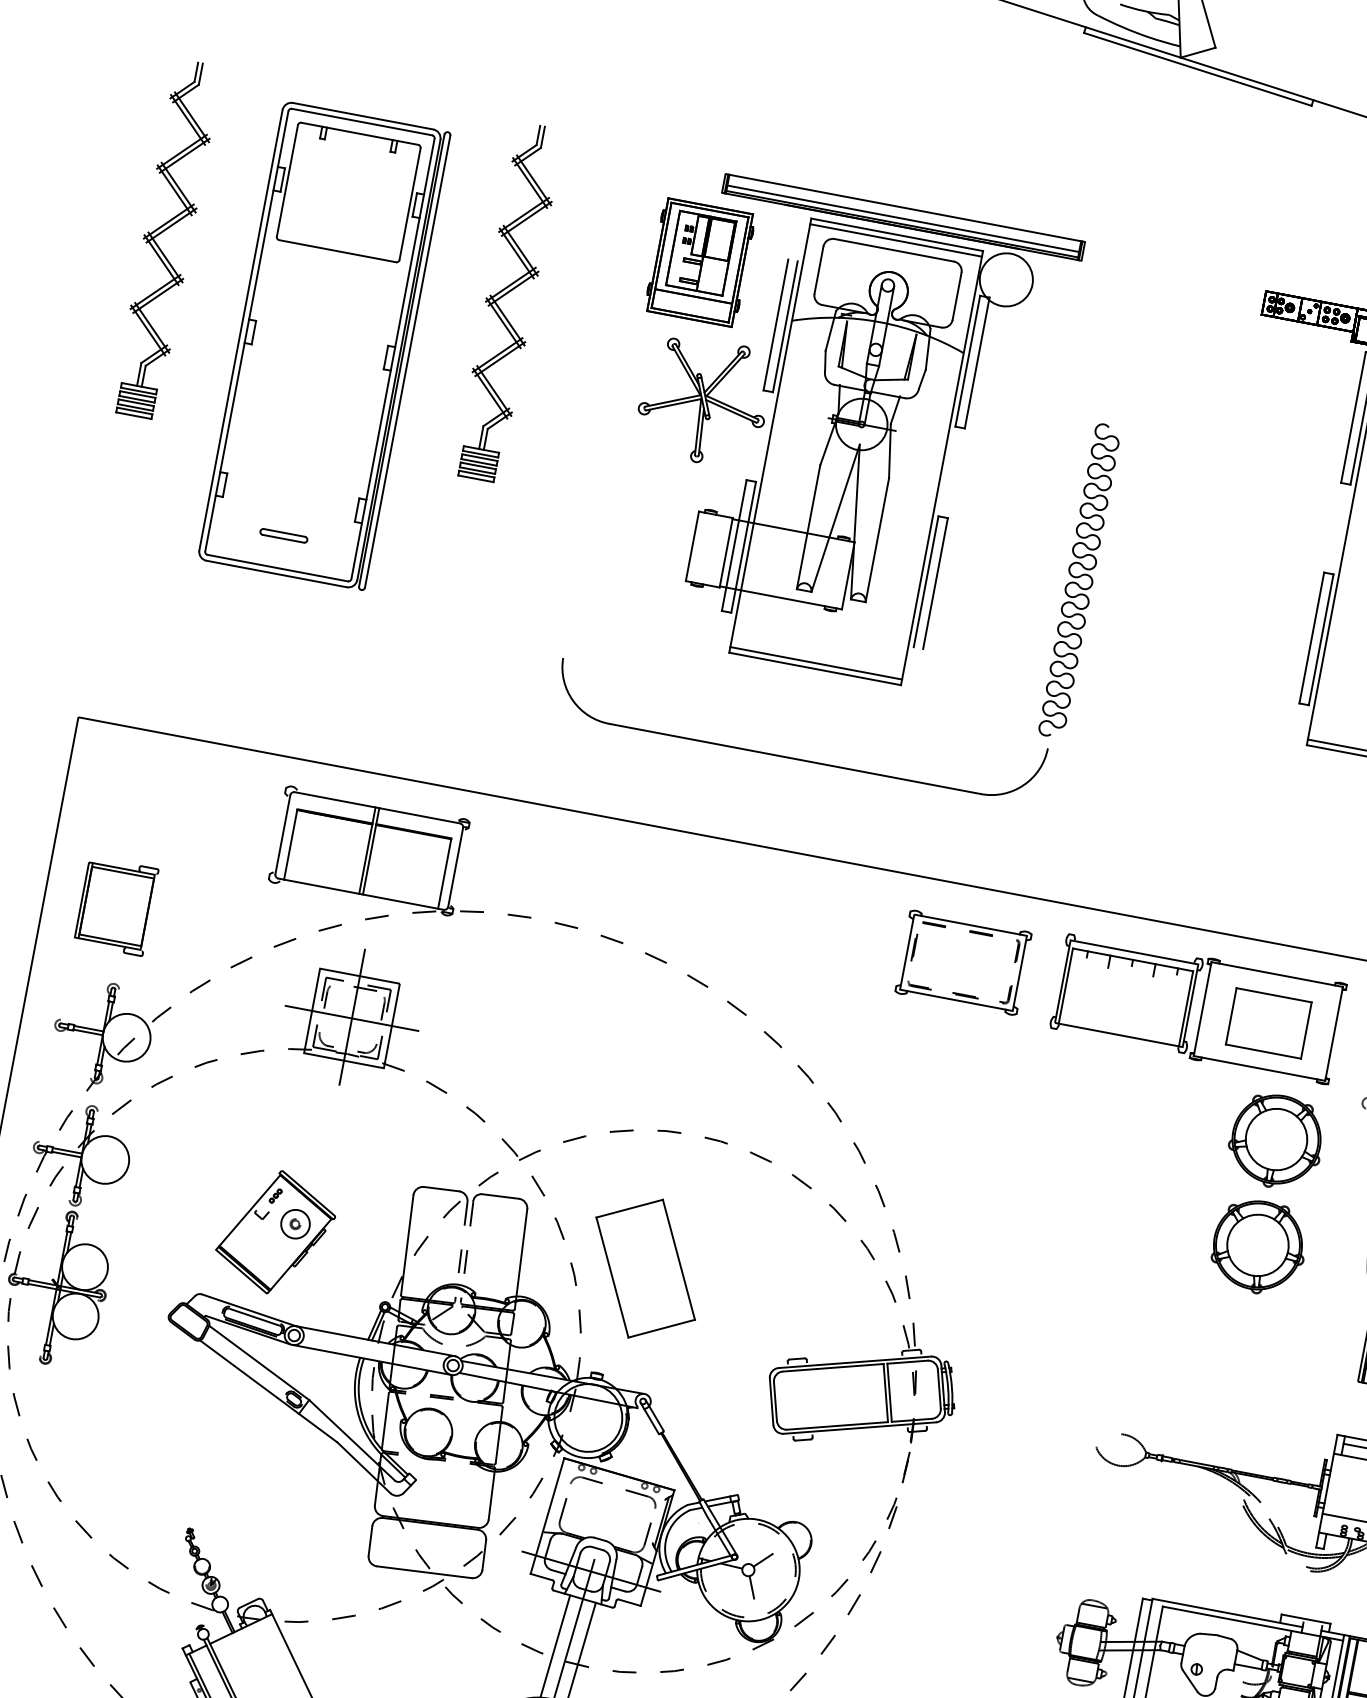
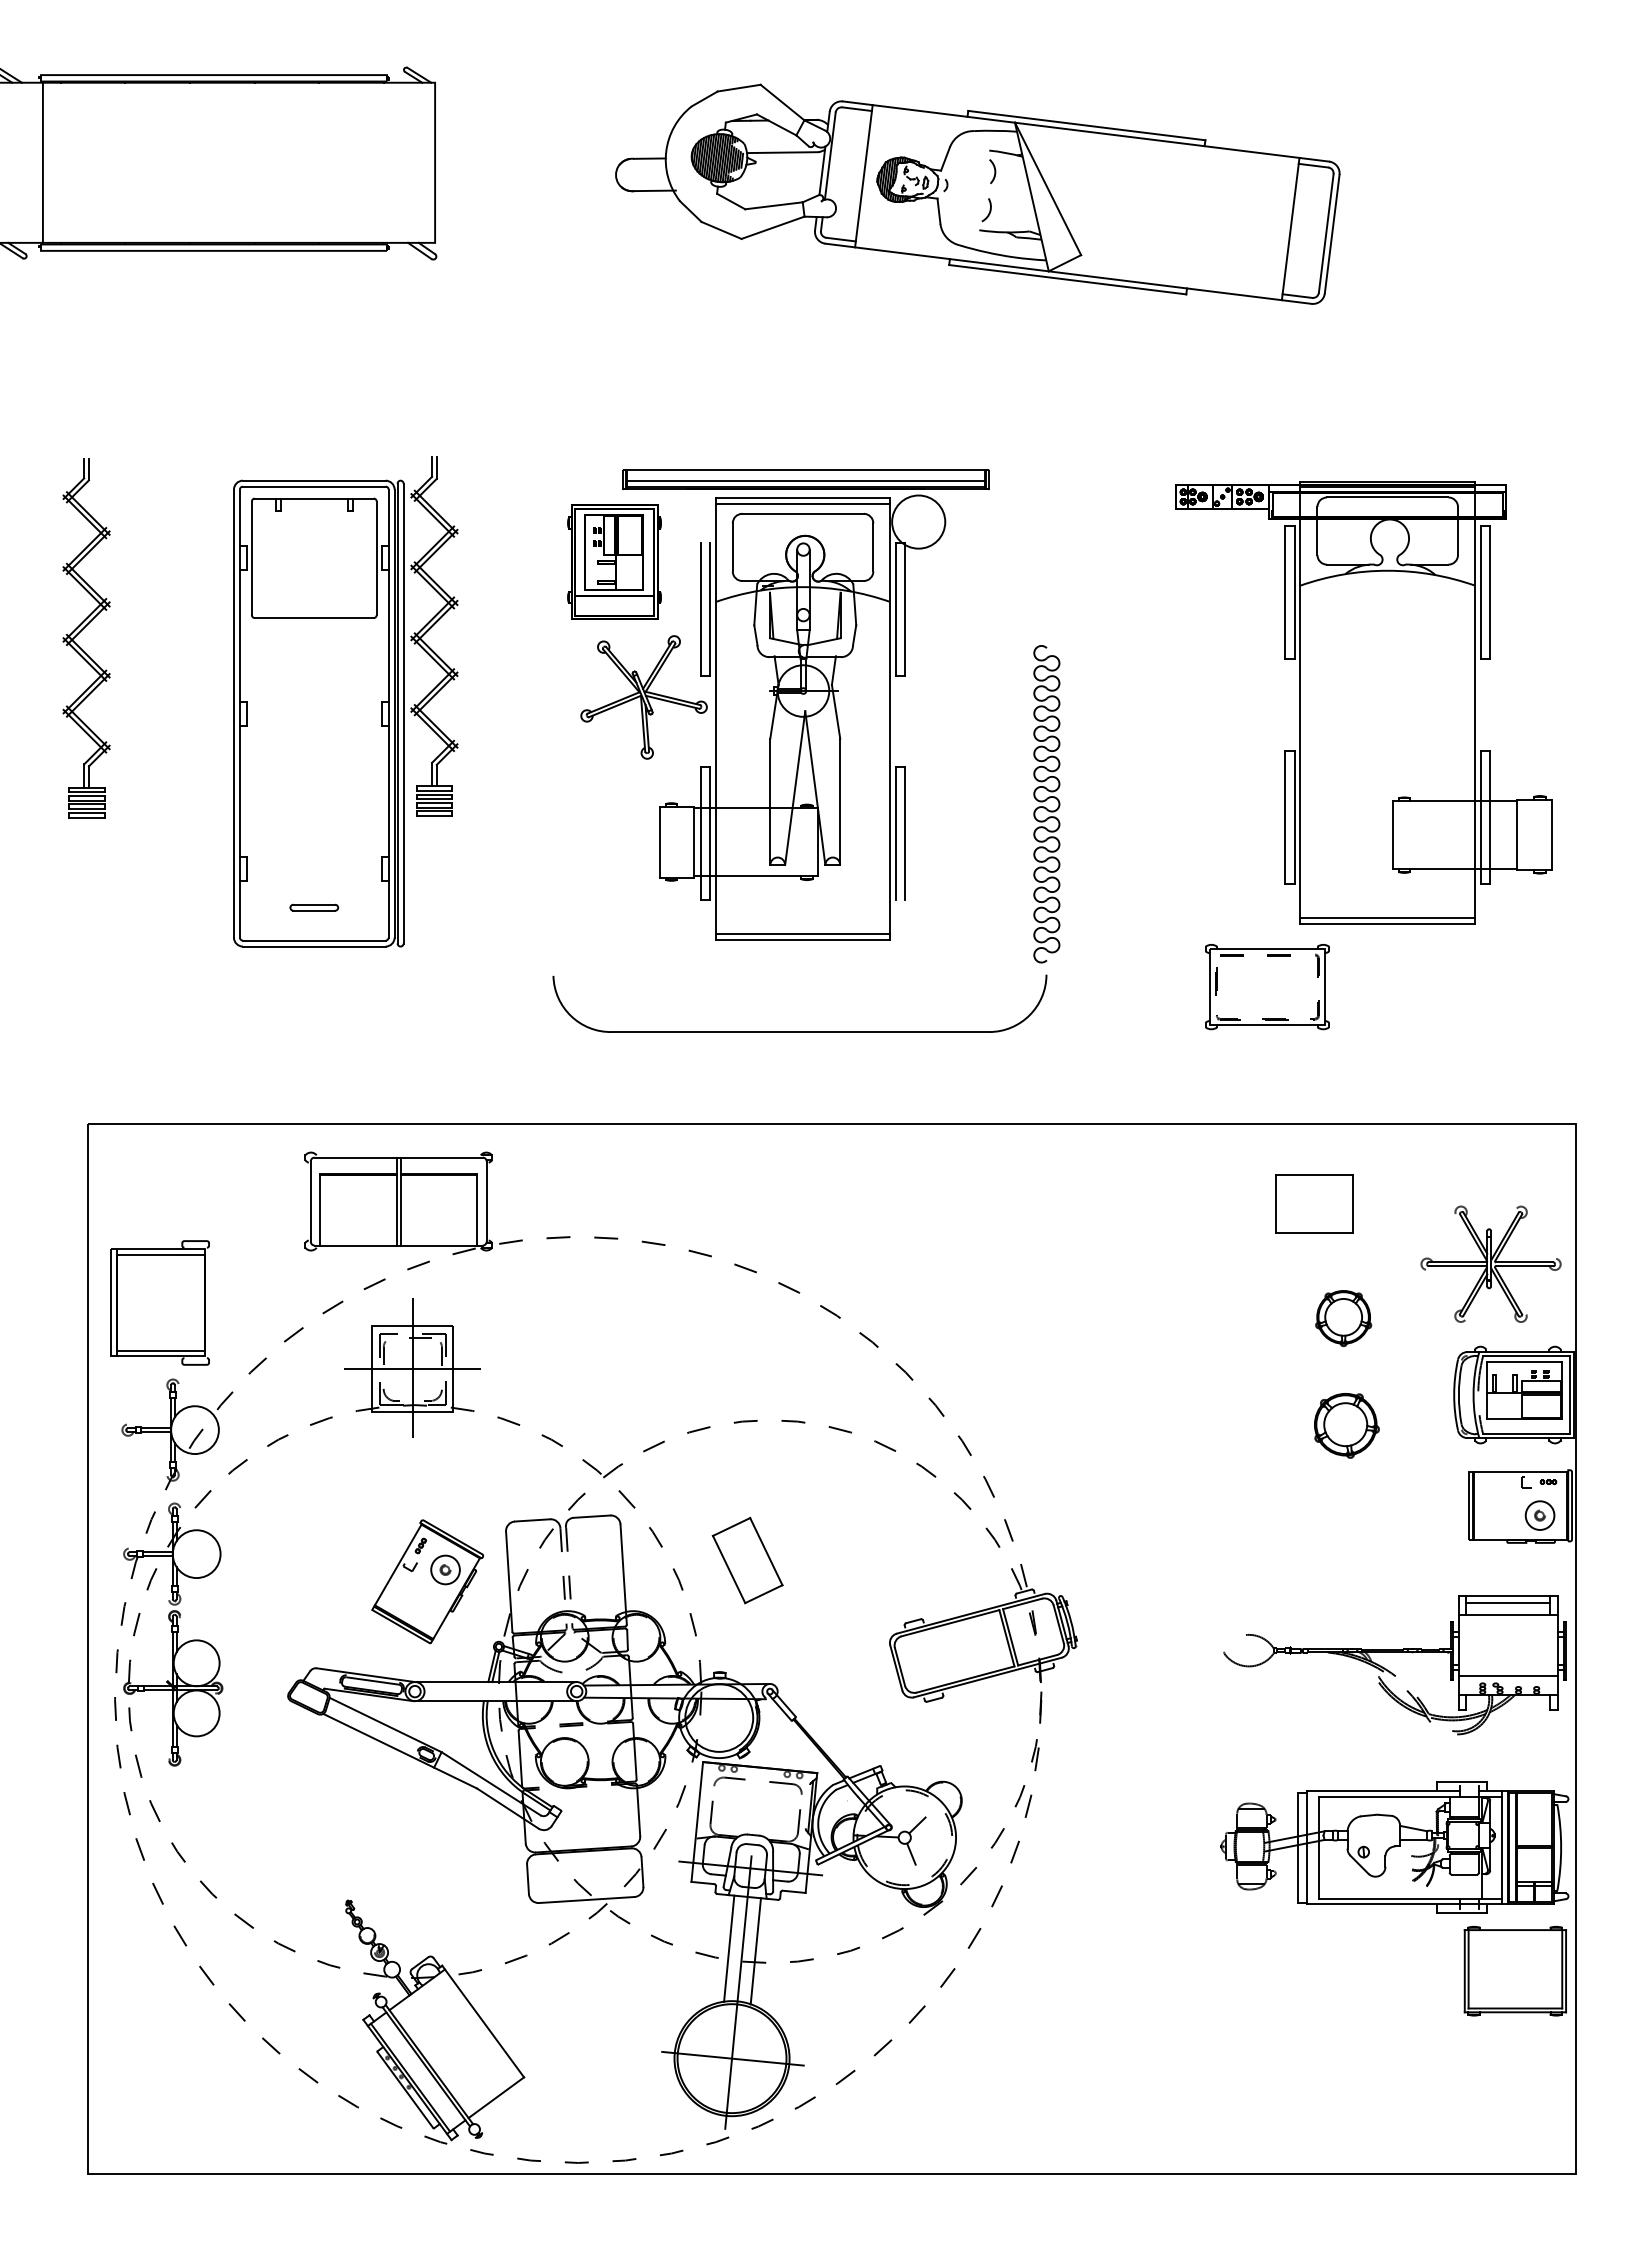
part: (324, 345) -> (318, 713), moved
part: (116, 905) -> (160, 1302), size x1.4
part: (963, 963) -> (1267, 987), moved
part: (1197, 1008) -> (1241, 1202), removed
part: (1275, 1141) -> (1343, 1318), size x0.6
part: (275, 1232) -> (427, 1581), moved
part: (1258, 1247) -> (1346, 1425), size x0.7
part: (645, 1268) -> (747, 1560), size x0.6

